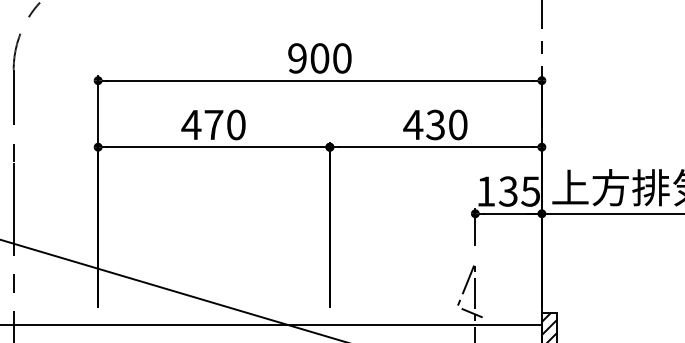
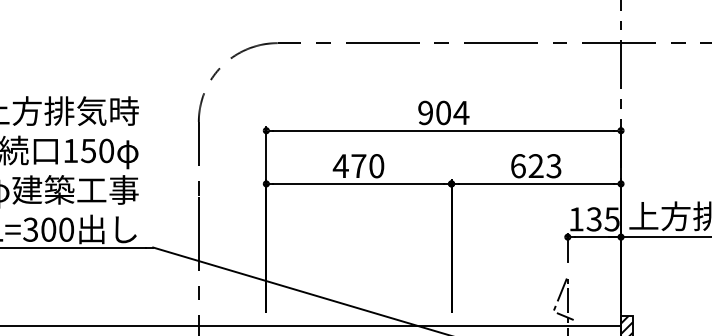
text: (342, 57) -> (461, 112), 900 -> 904
text: (434, 125) -> (535, 166), 430 -> 623

